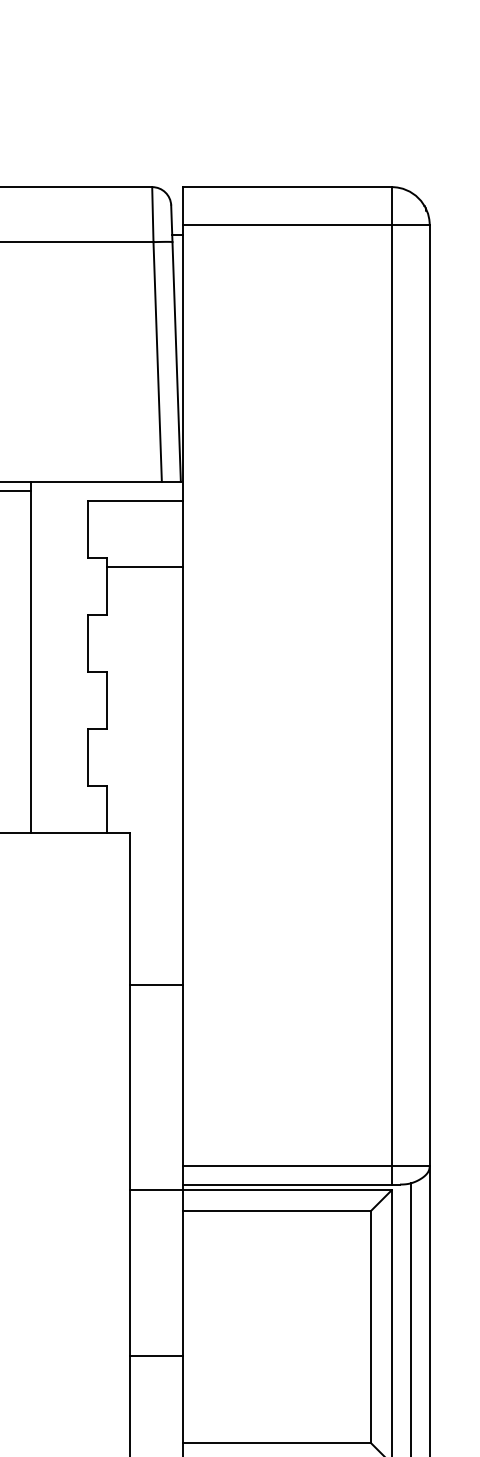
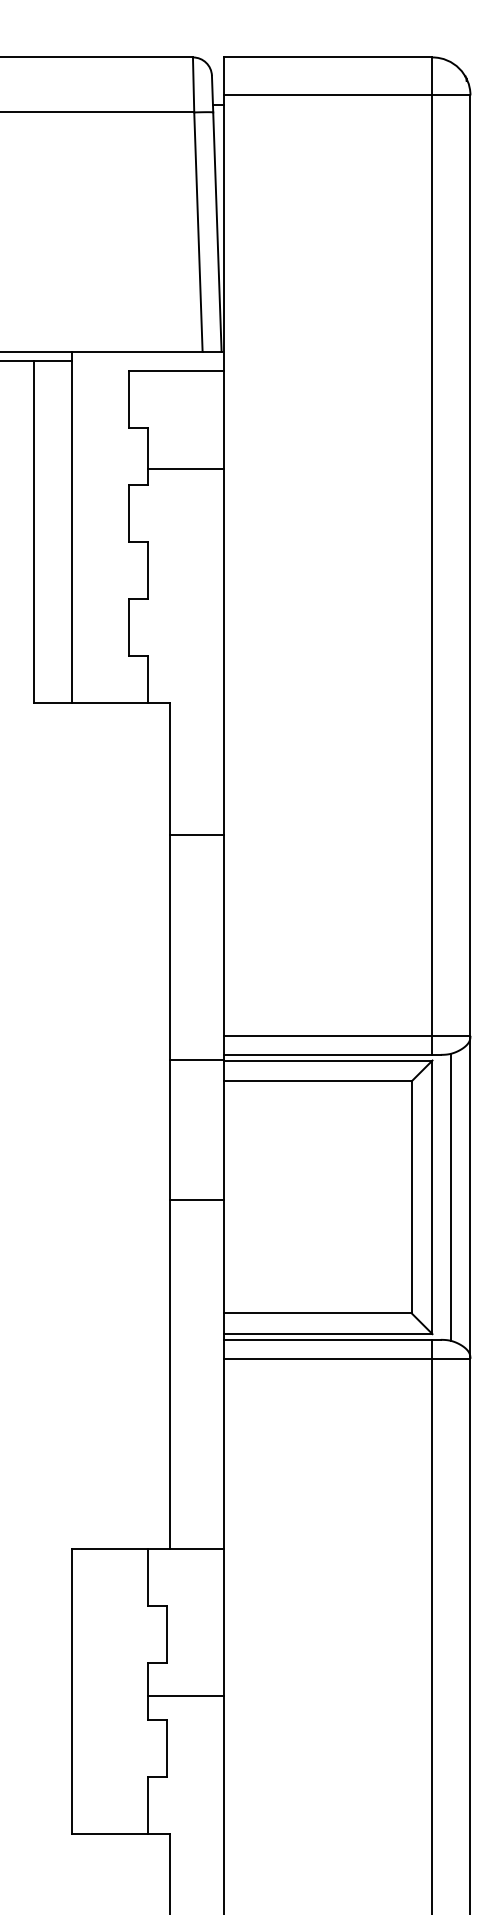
line: (144, 567) -> (185, 469), moved
line: (155, 985) -> (196, 835), moved
line: (155, 1355) -> (196, 1199), moved

